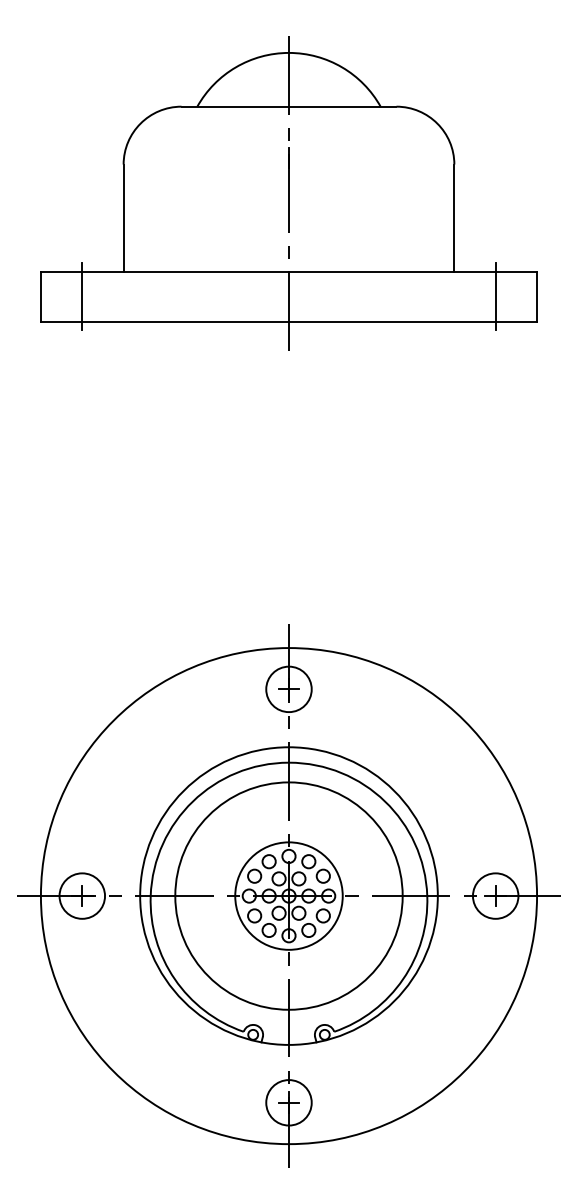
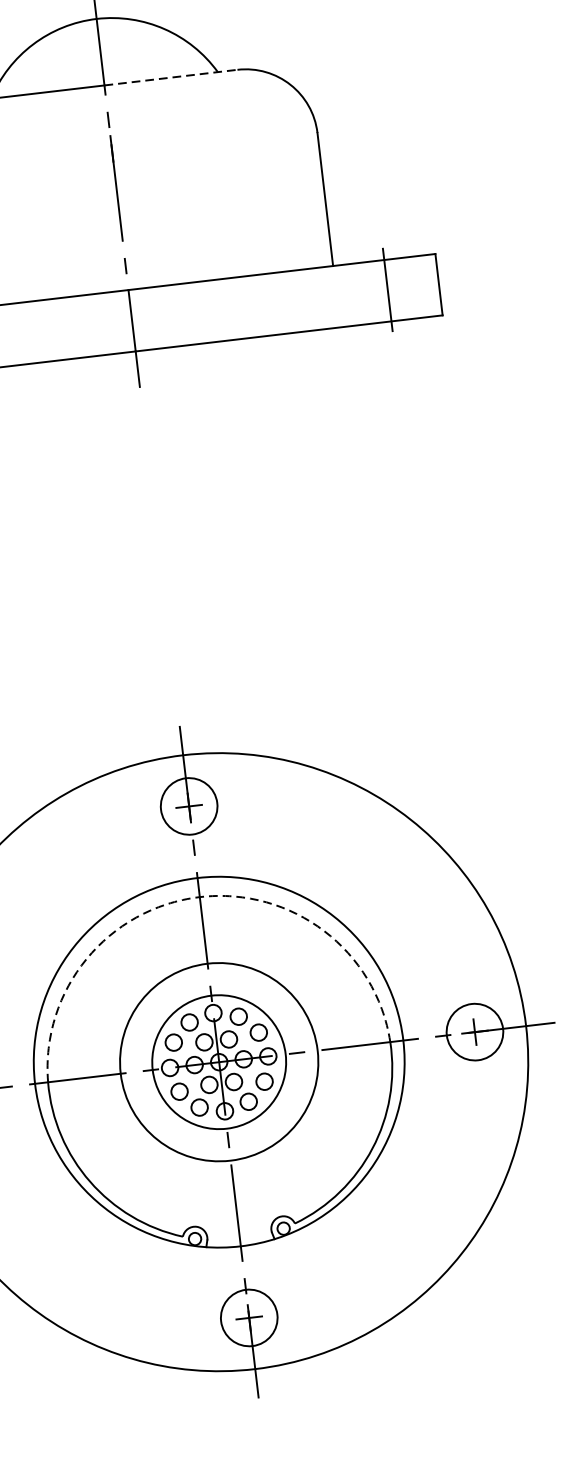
line: (342, 106) -> (170, 77), solid -> dashed
arc: (289, 762) -> (200, 896), solid -> dashed
circle: (288, 895) -> (218, 1061), size x0.7

